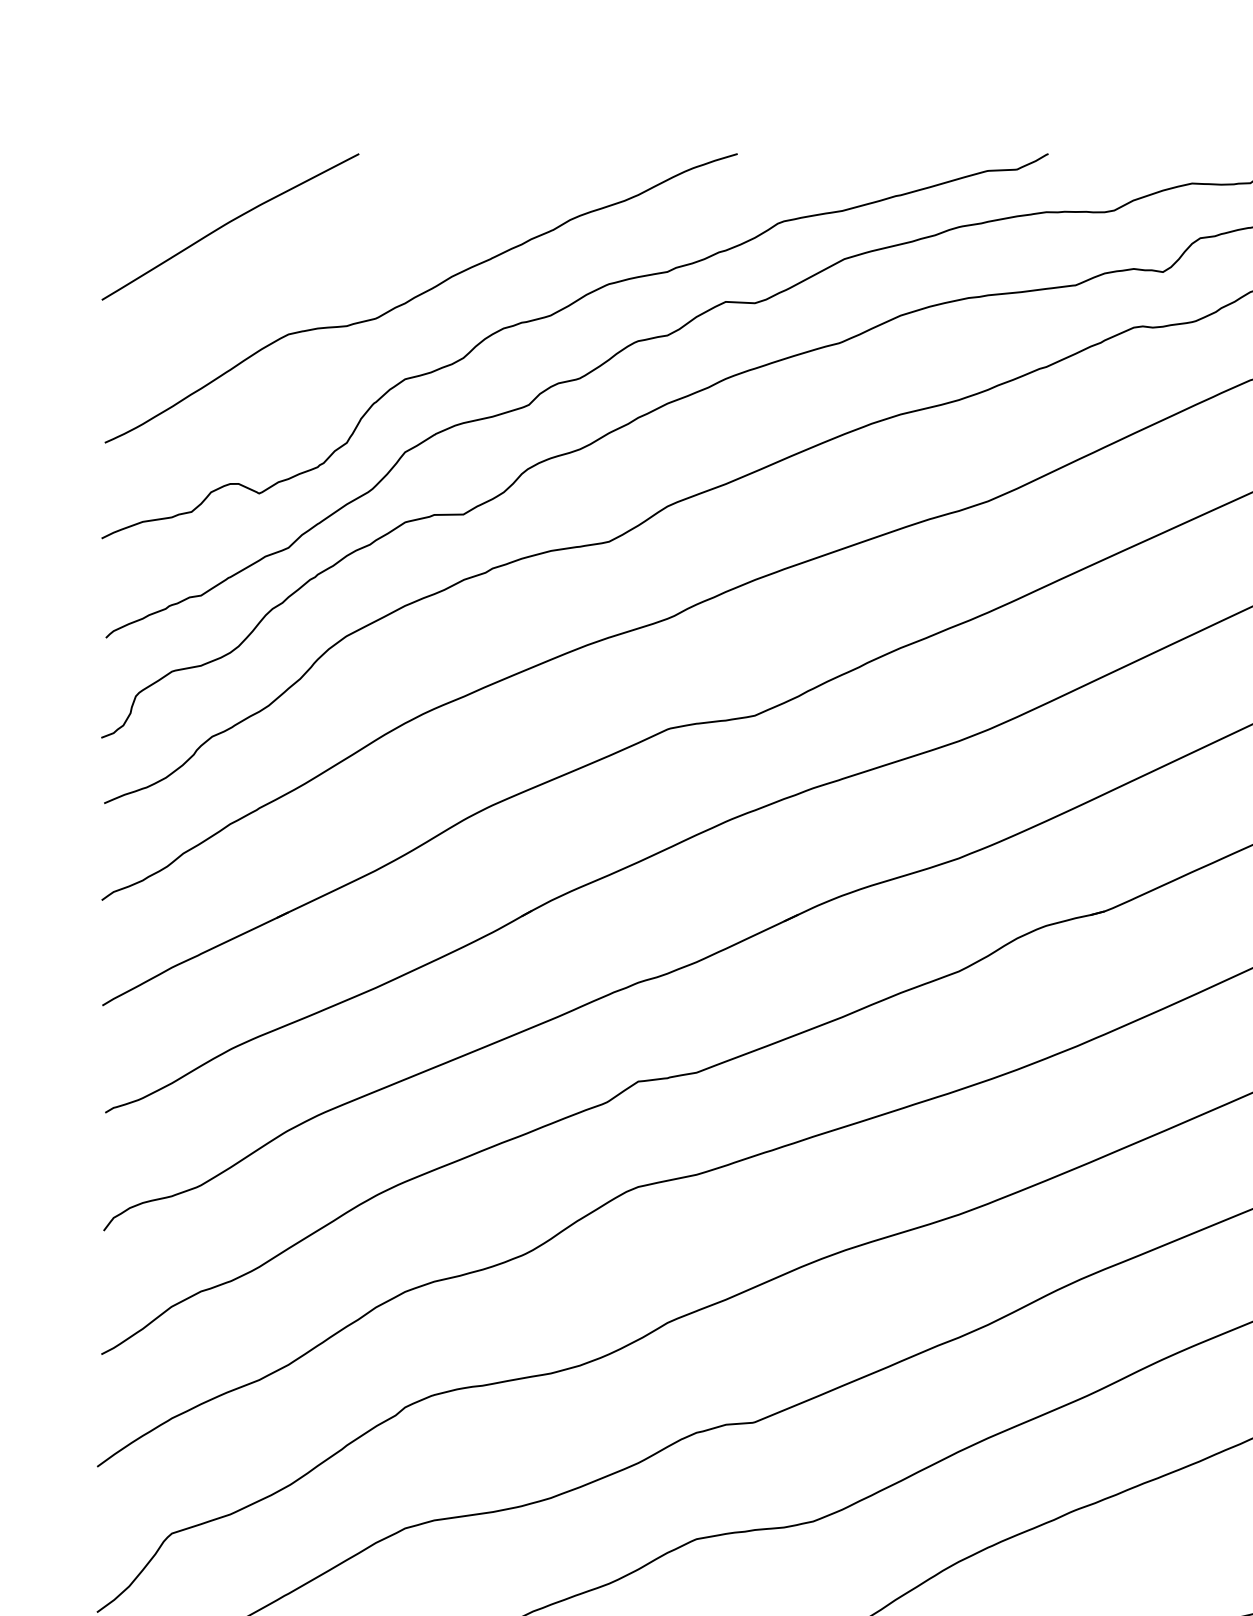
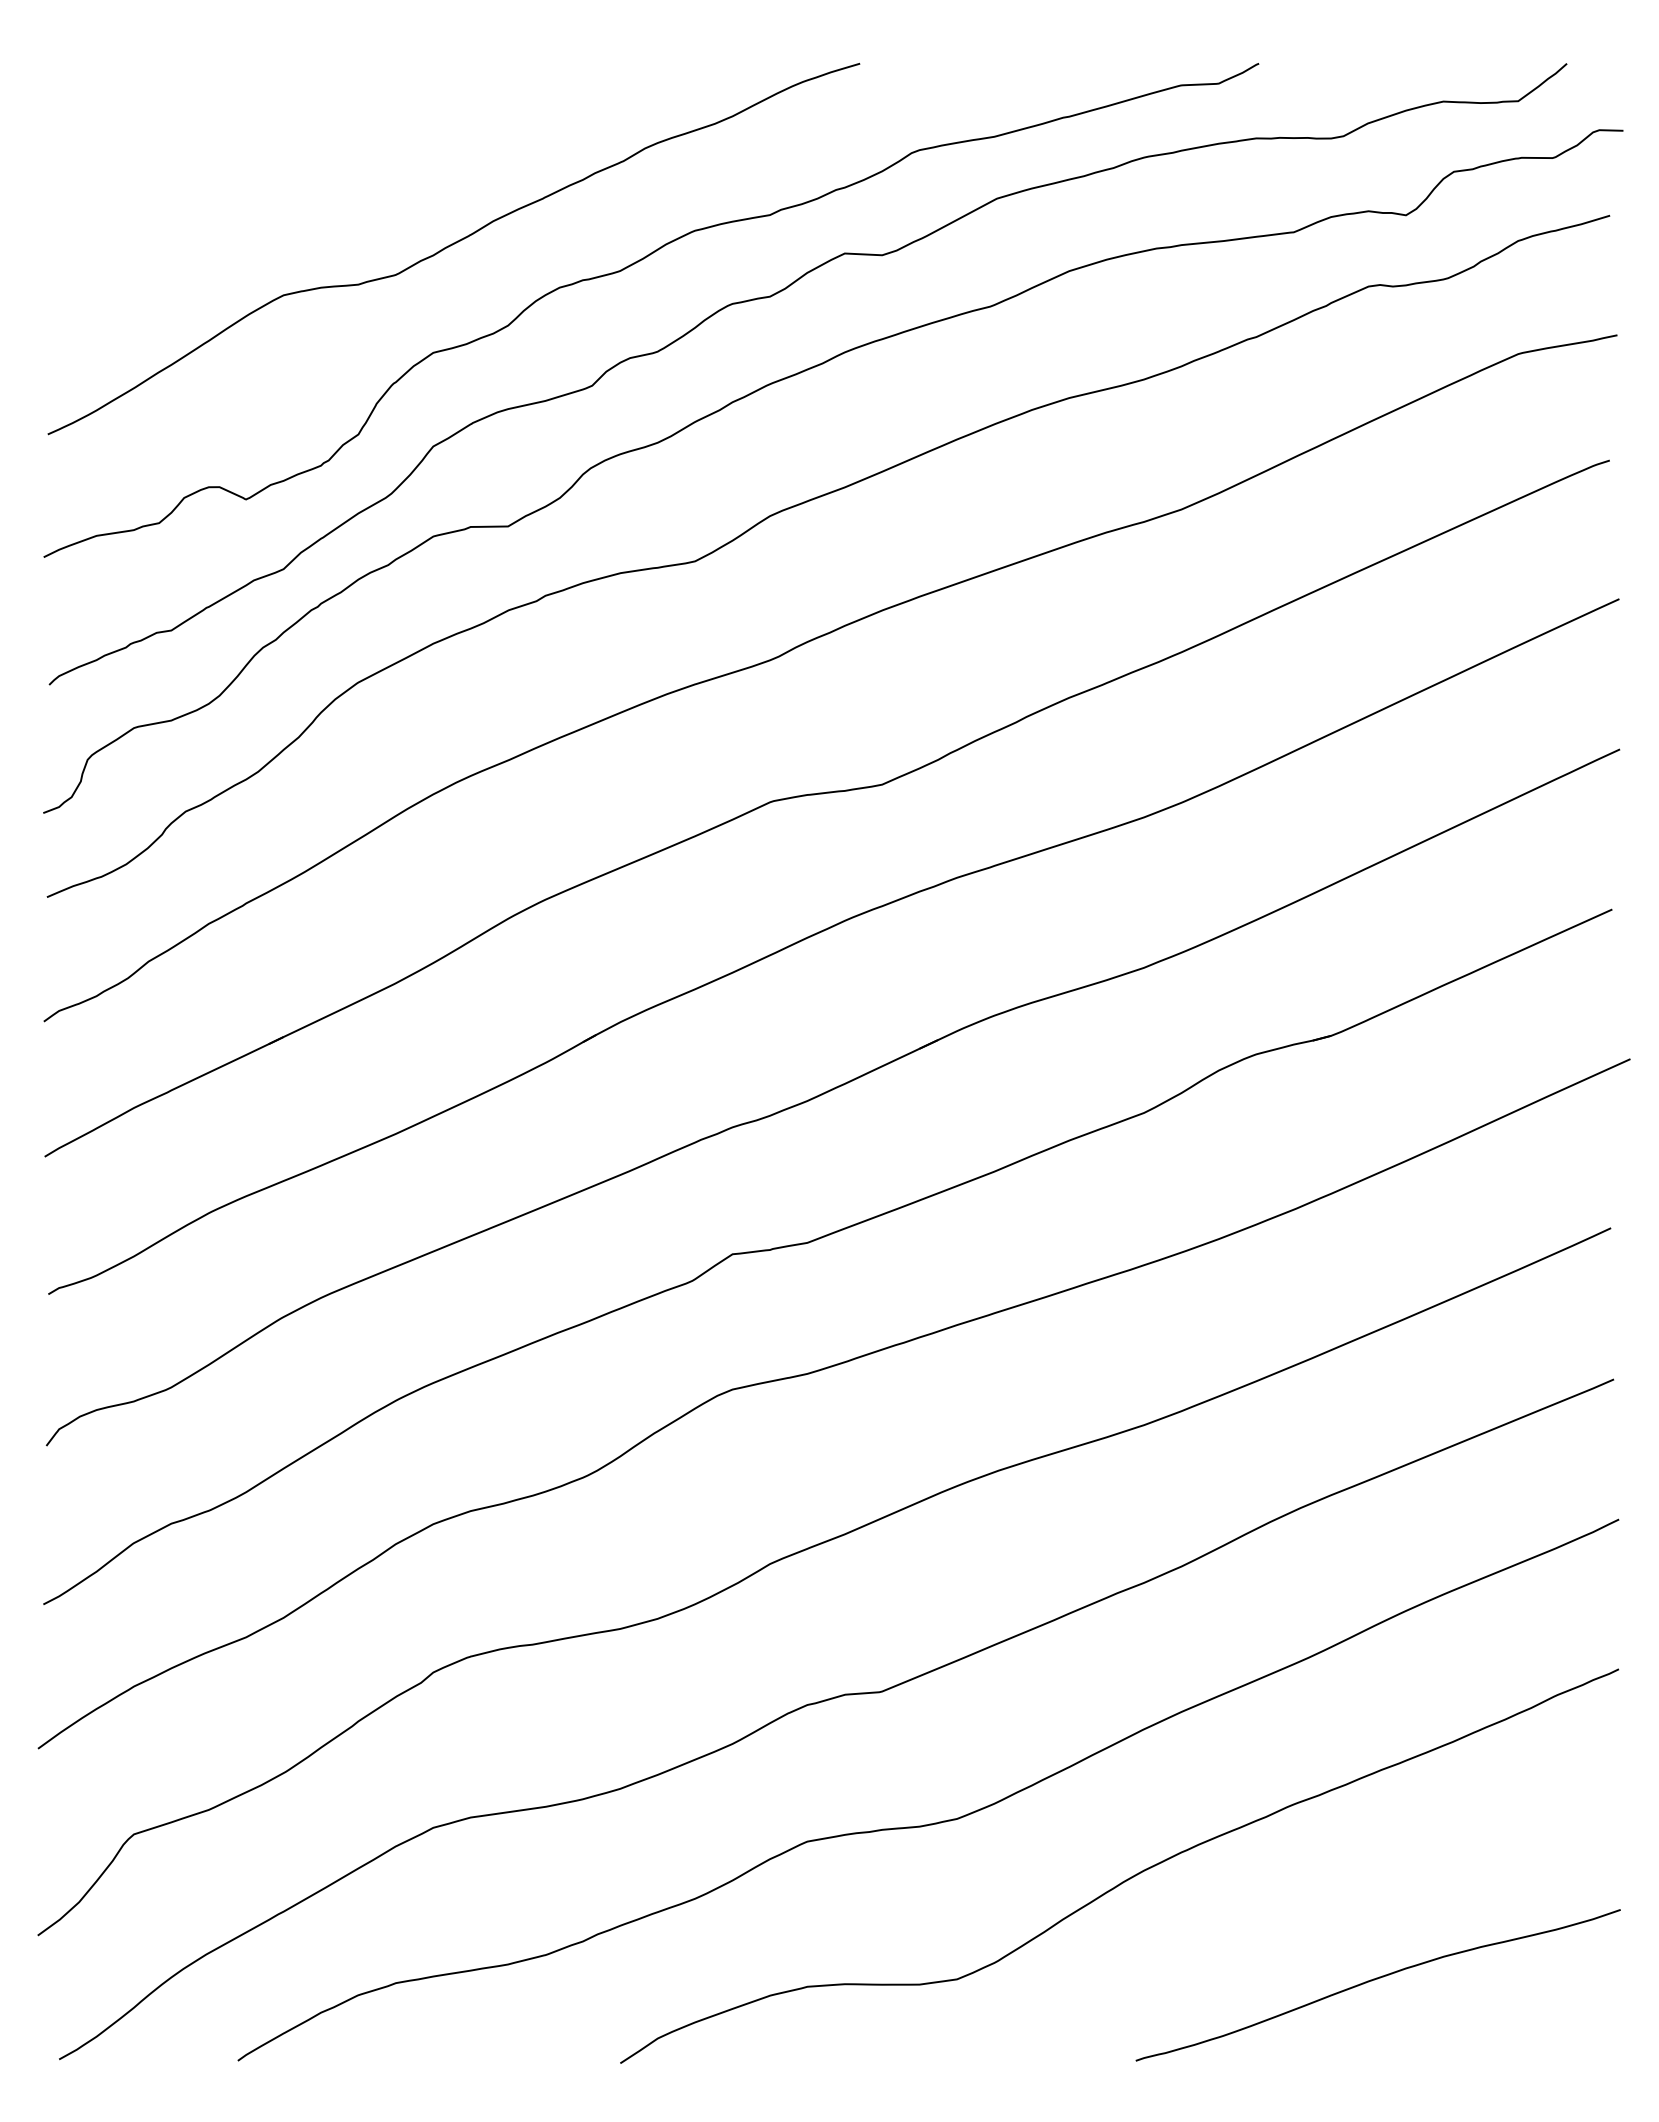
curve: (228, 223) -> (206, 153), removed

